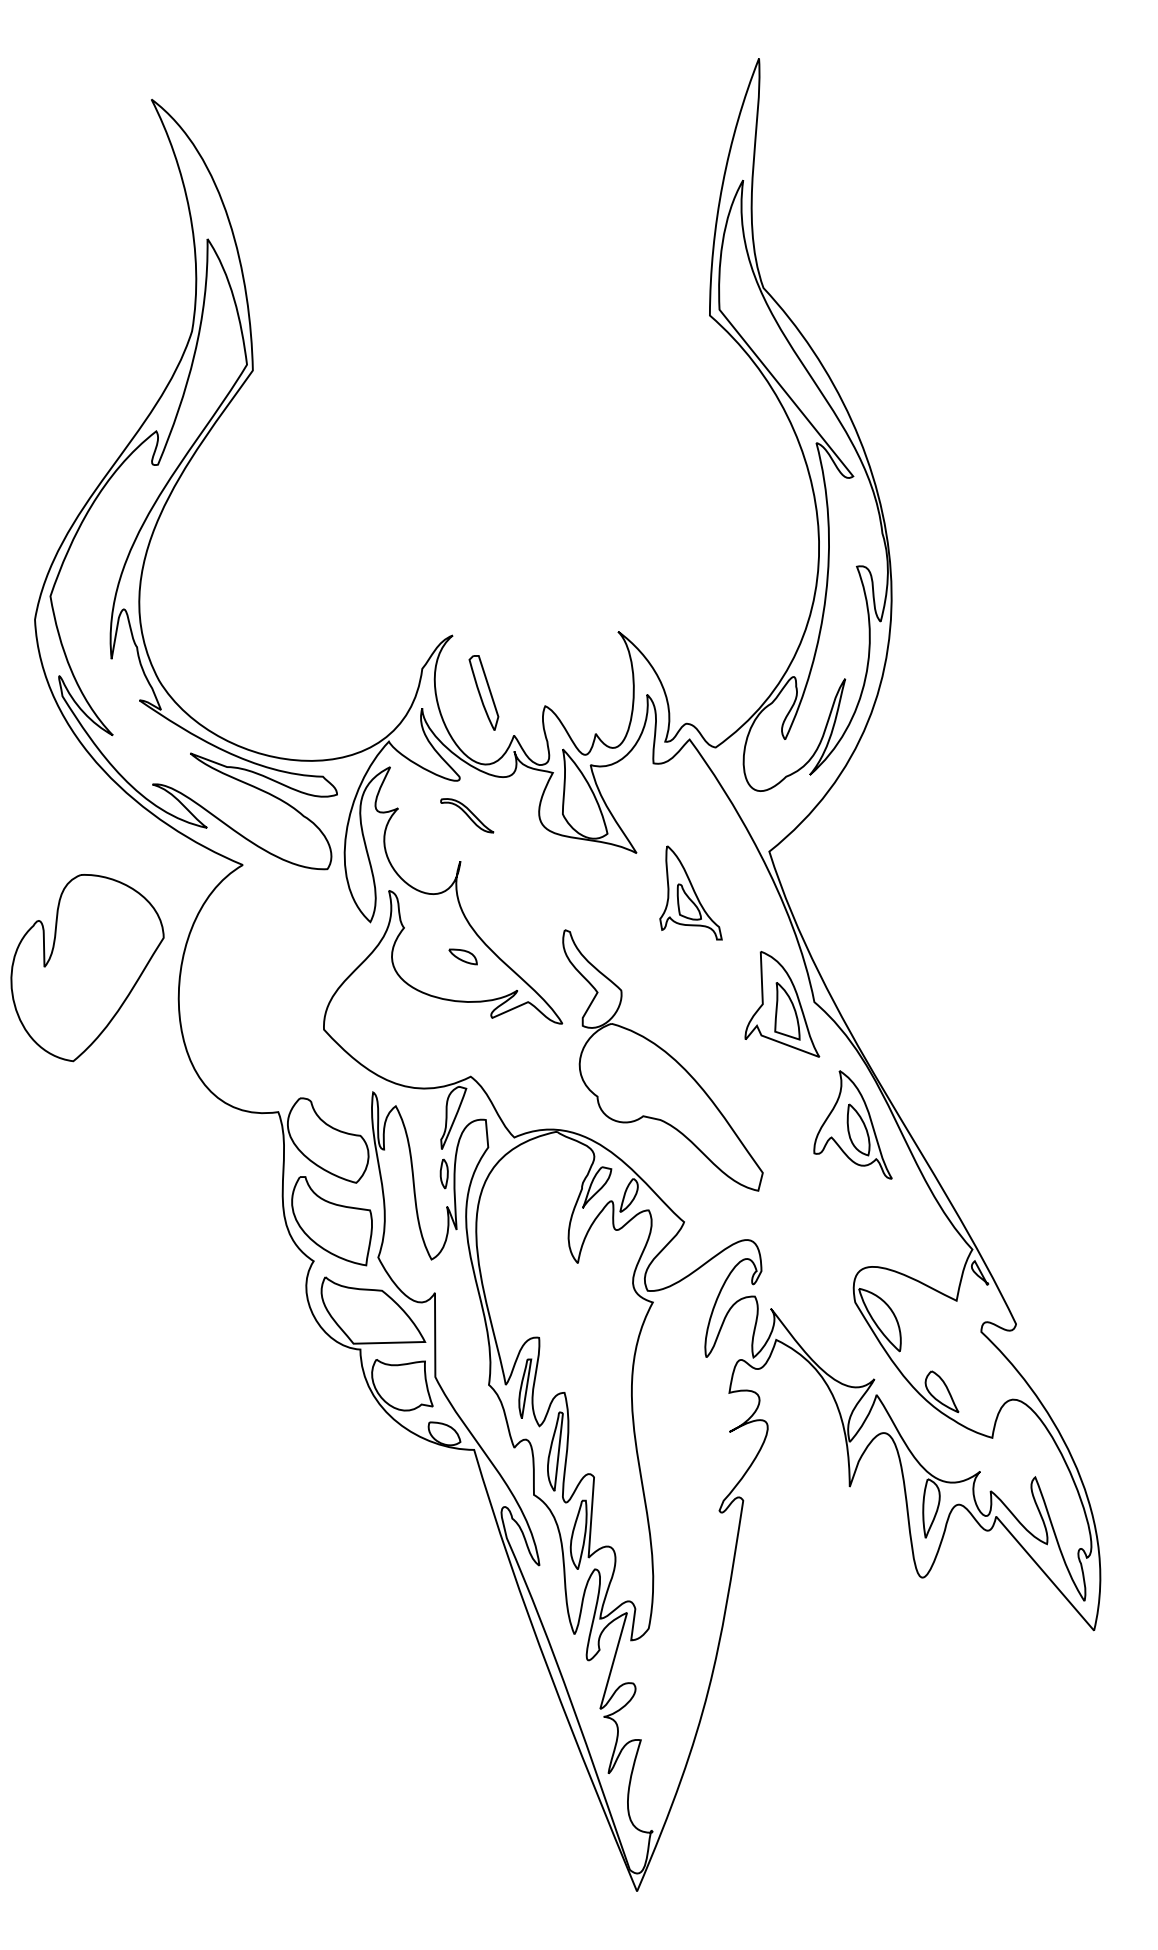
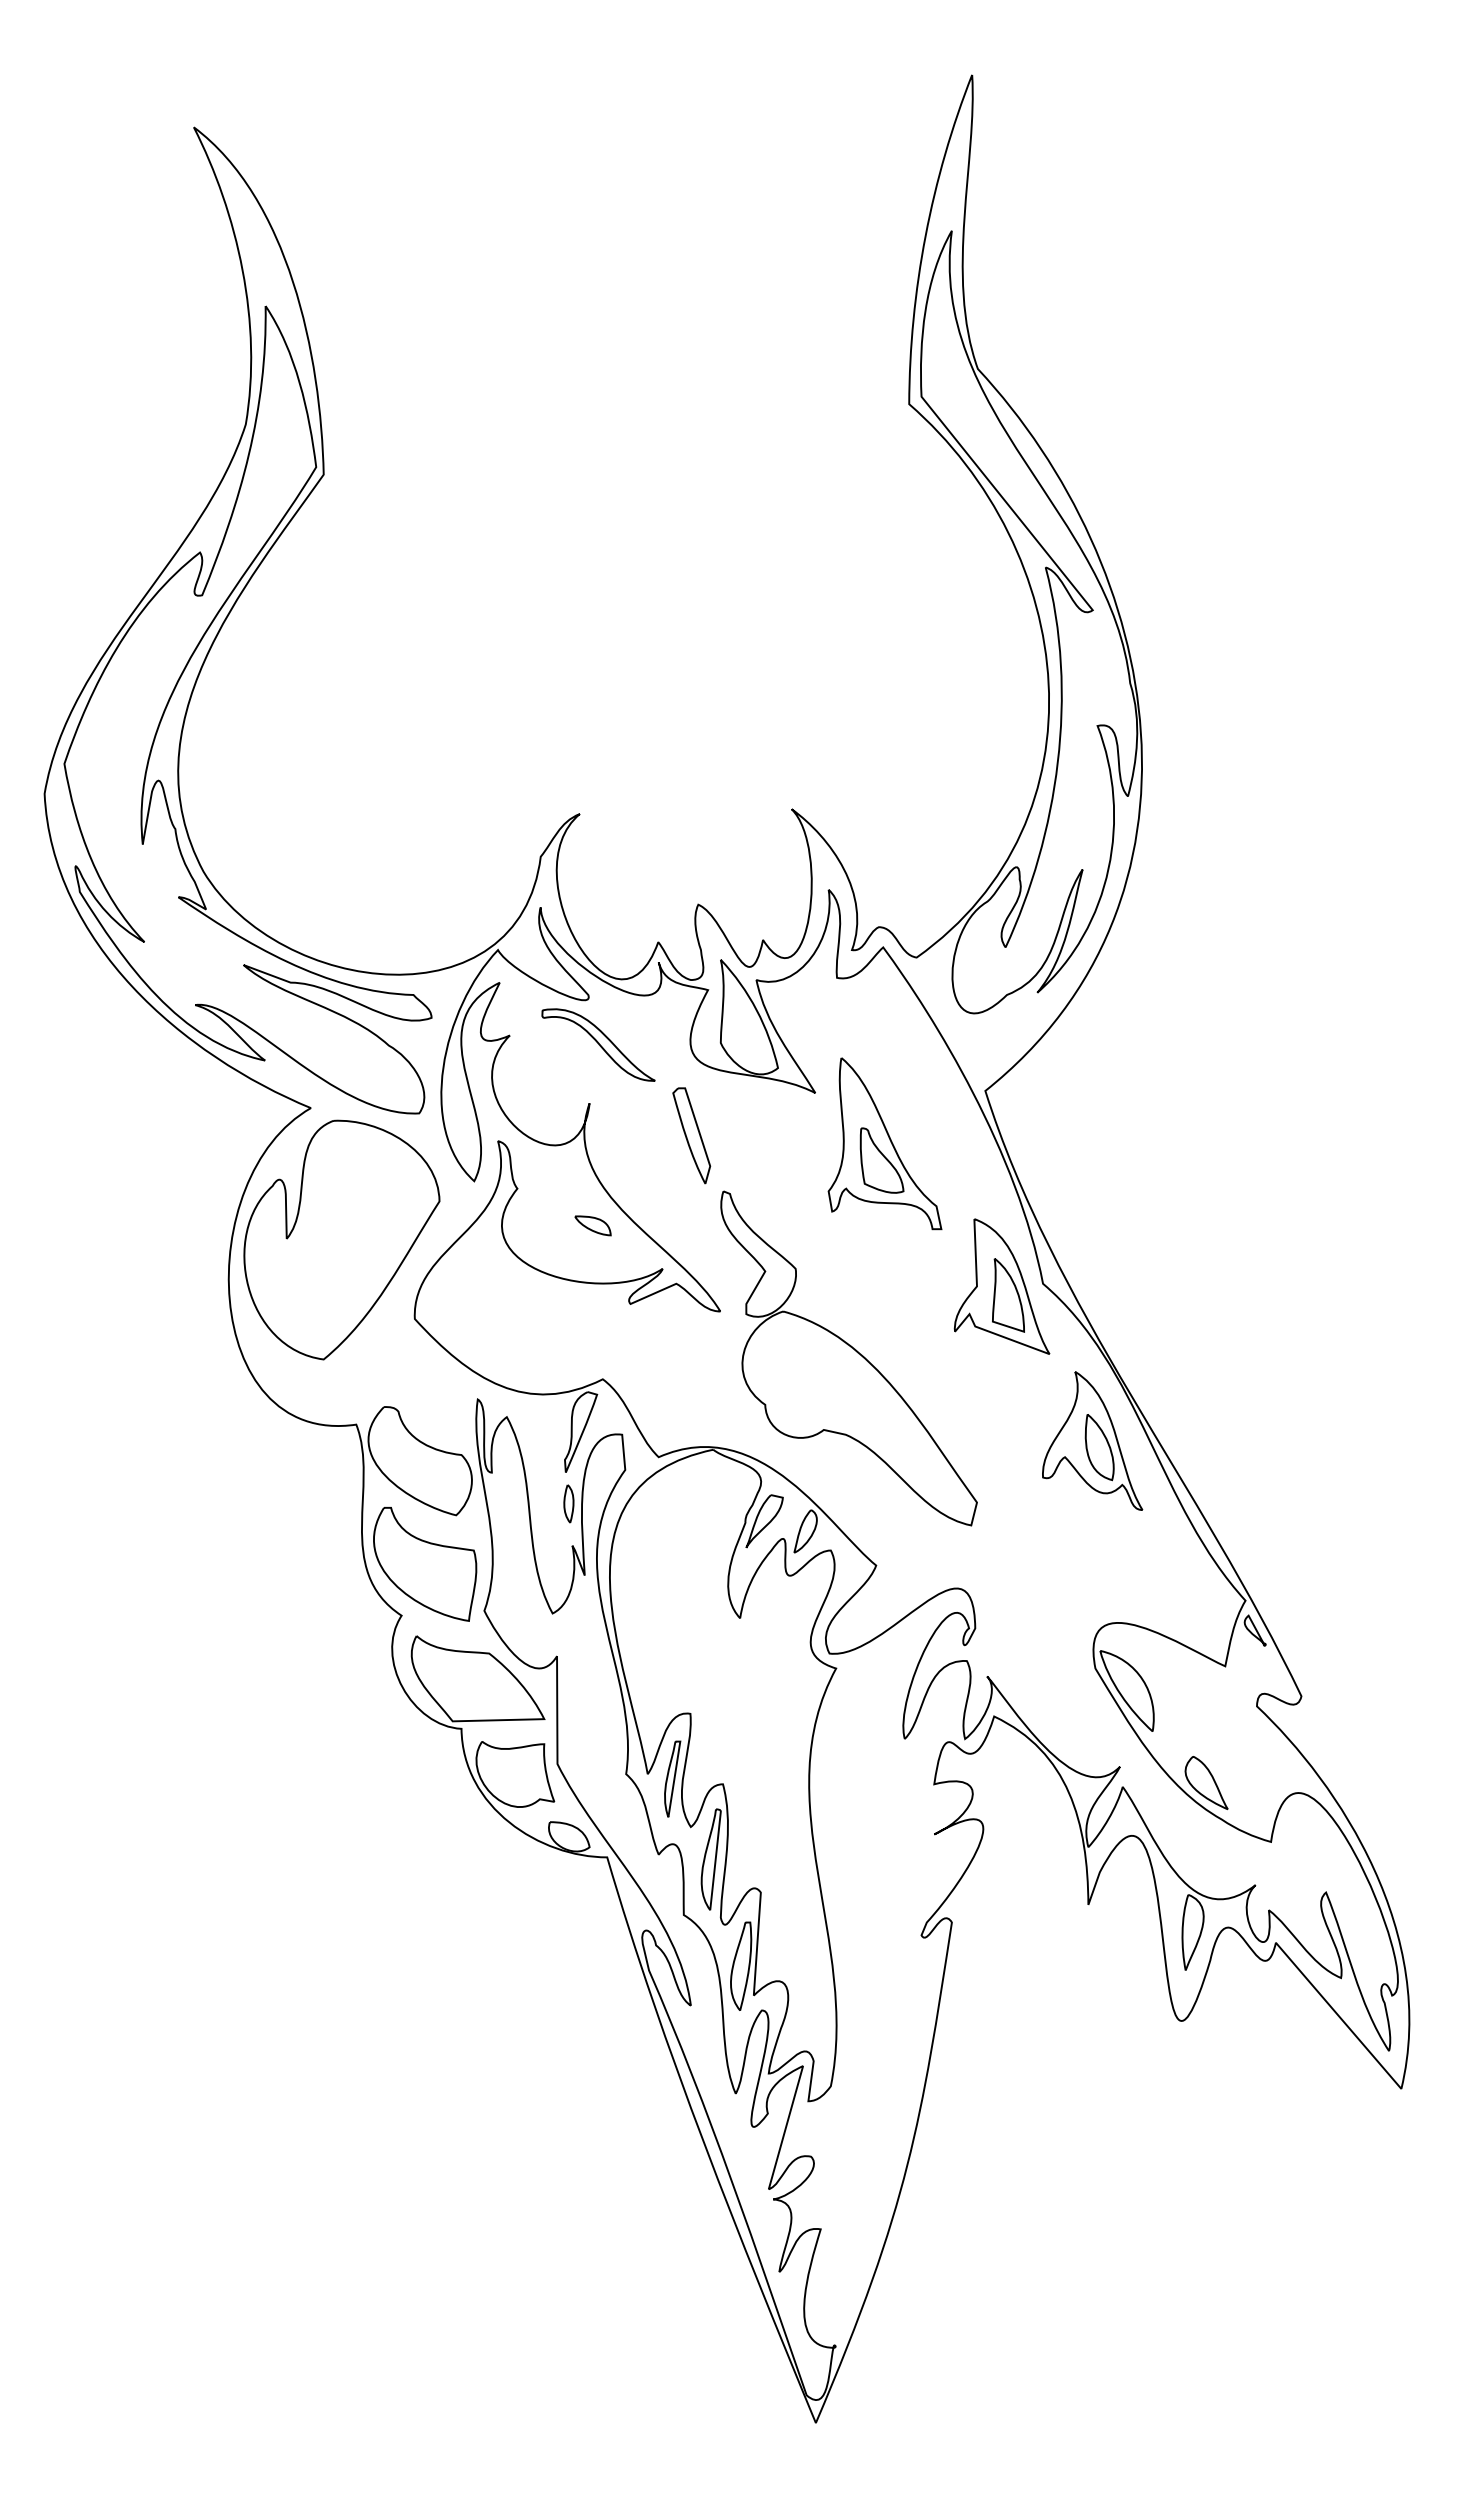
part: (483, 692) -> (691, 1135), moved
part: (467, 815) -> (598, 1044), size x1.67
part: (690, 892) -> (884, 1143), size x1.43
part: (87, 967) -> (341, 1239), moved

